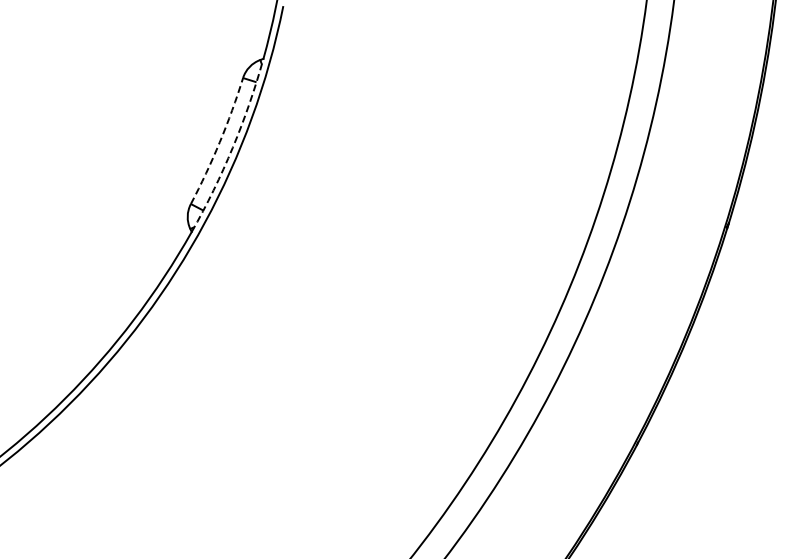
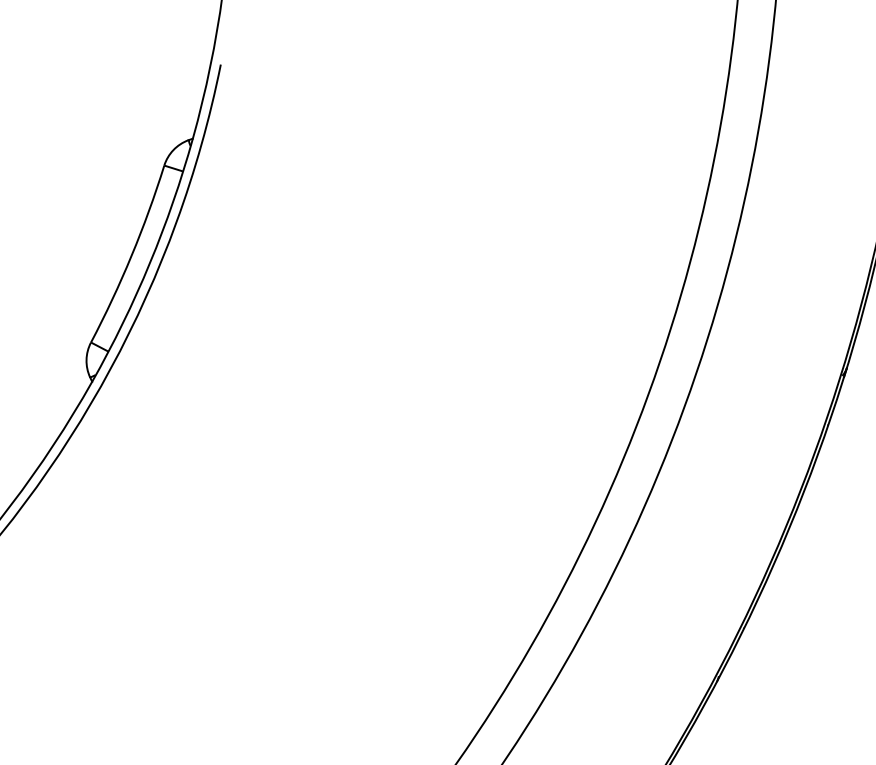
arc: (219, 142) -> (131, 256), dashed -> solid
arc: (232, 147) -> (149, 263), dashed -> solid

